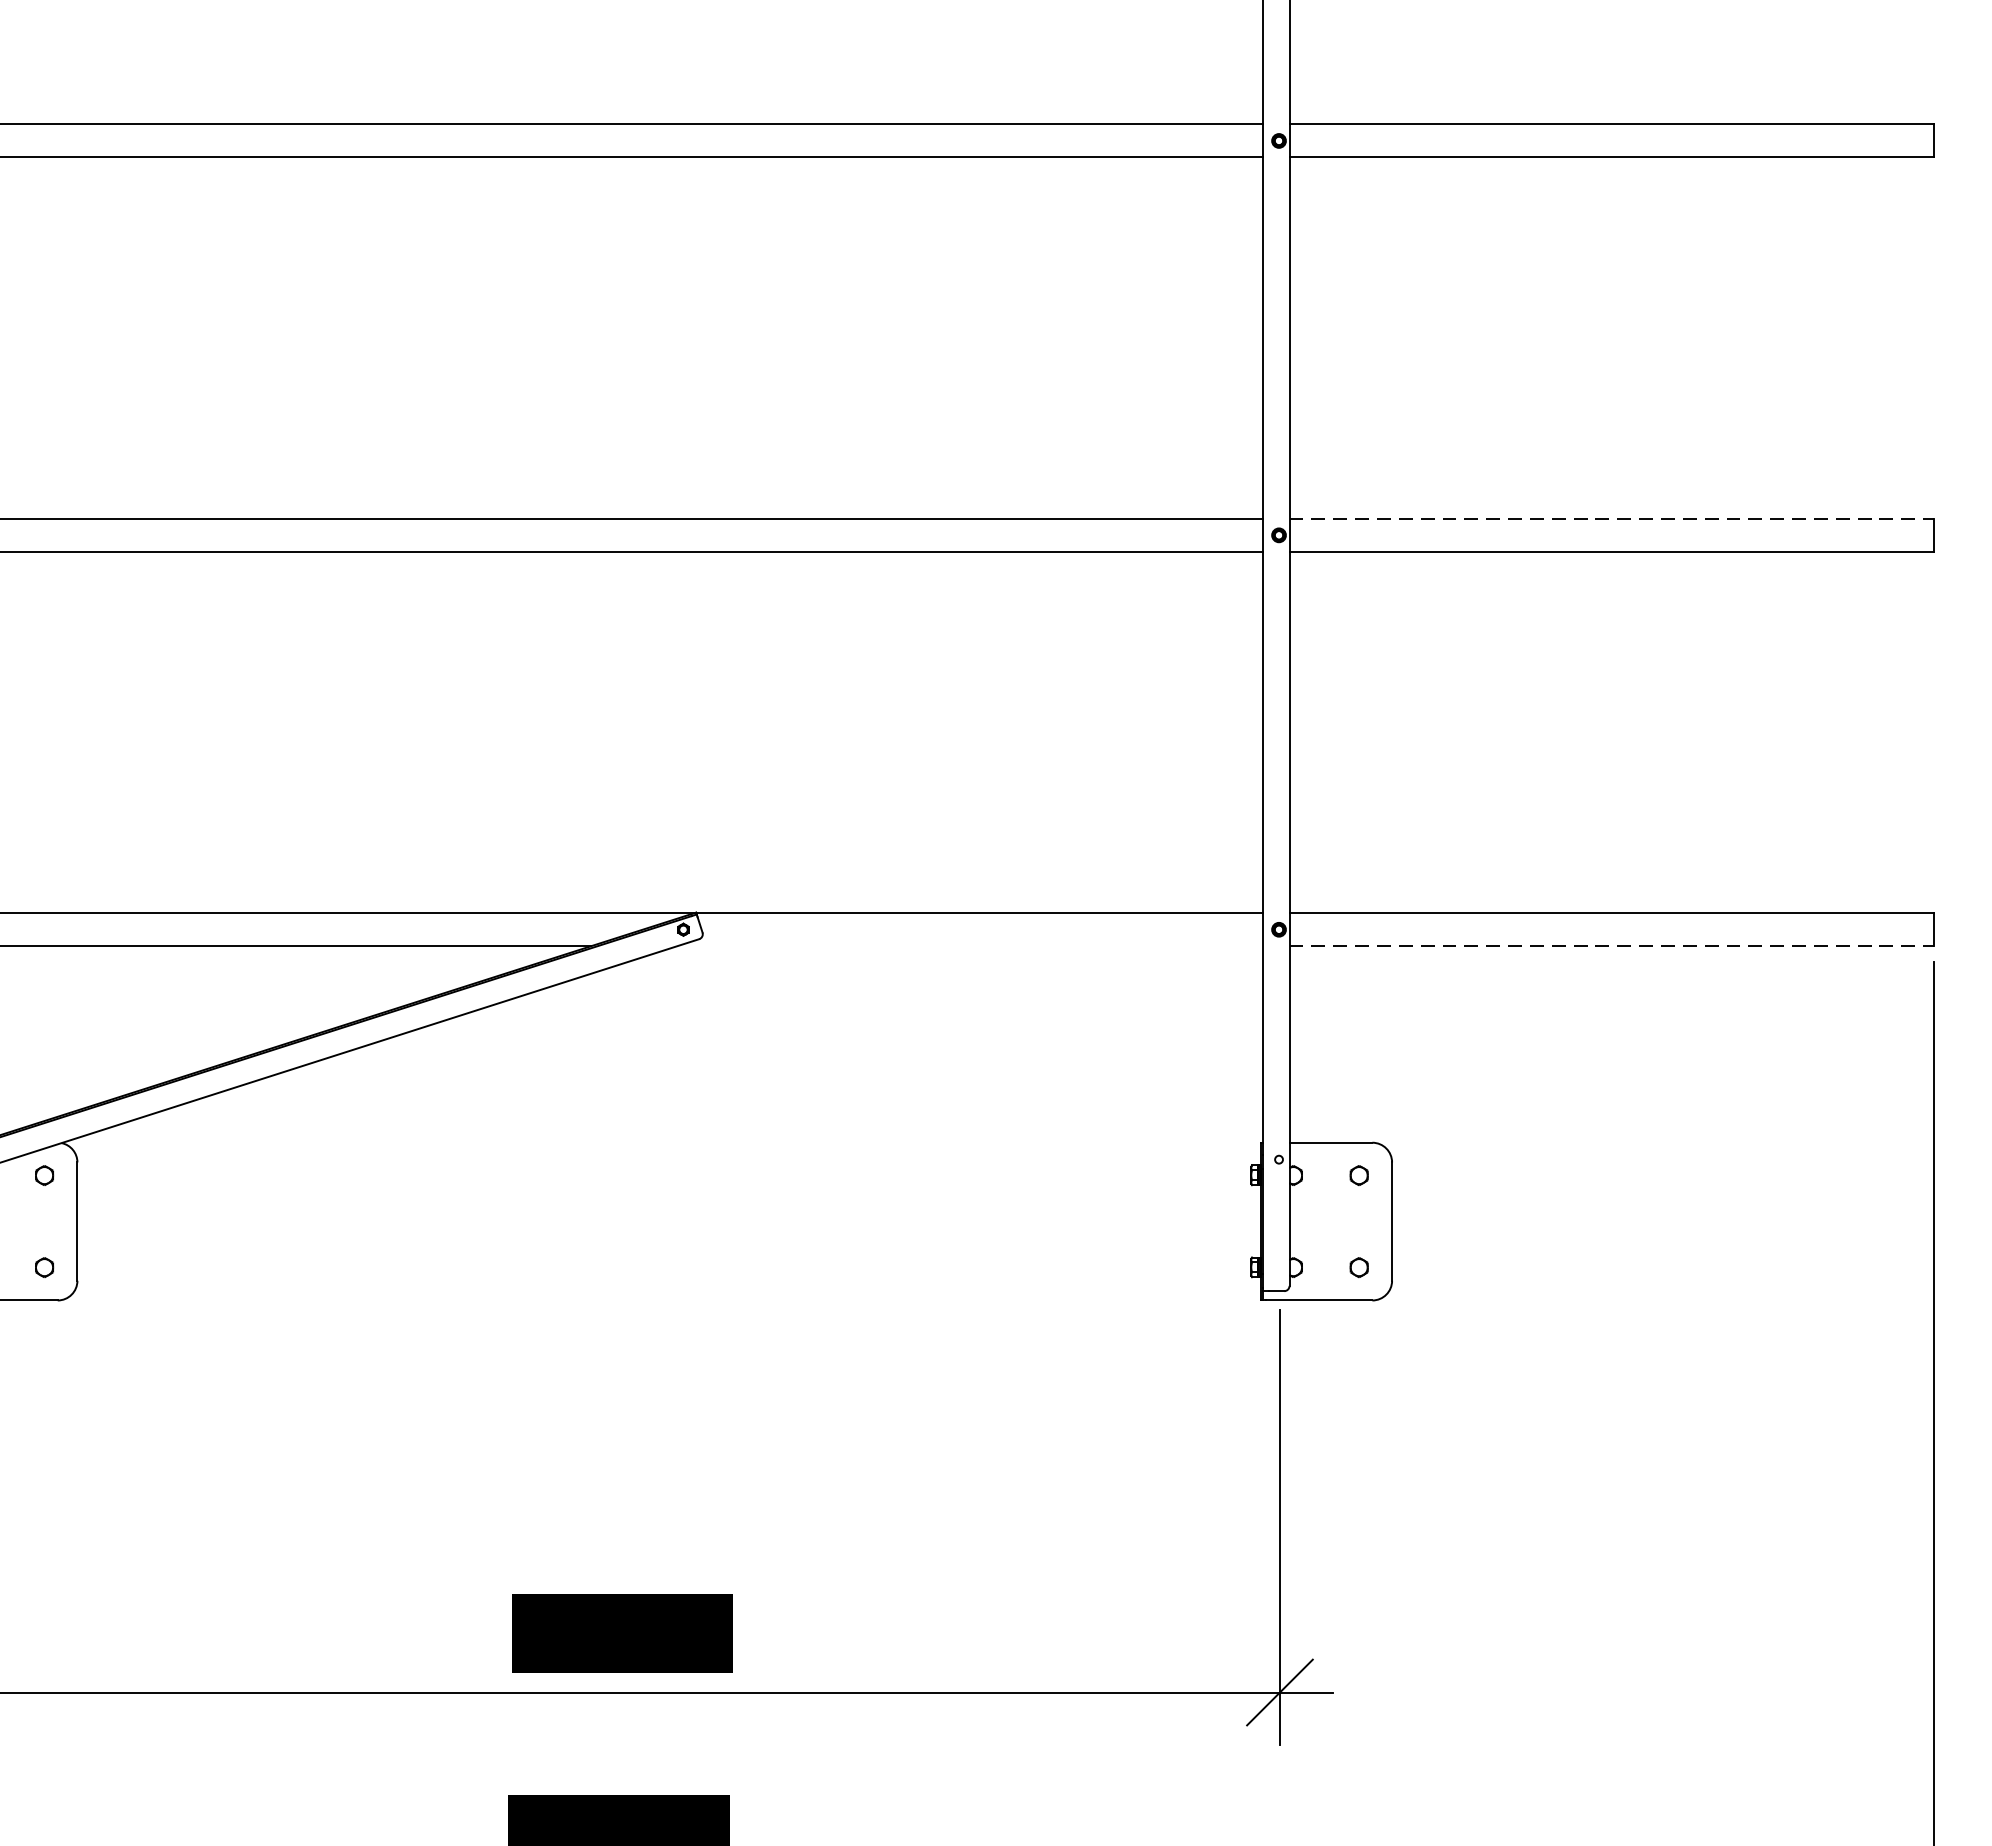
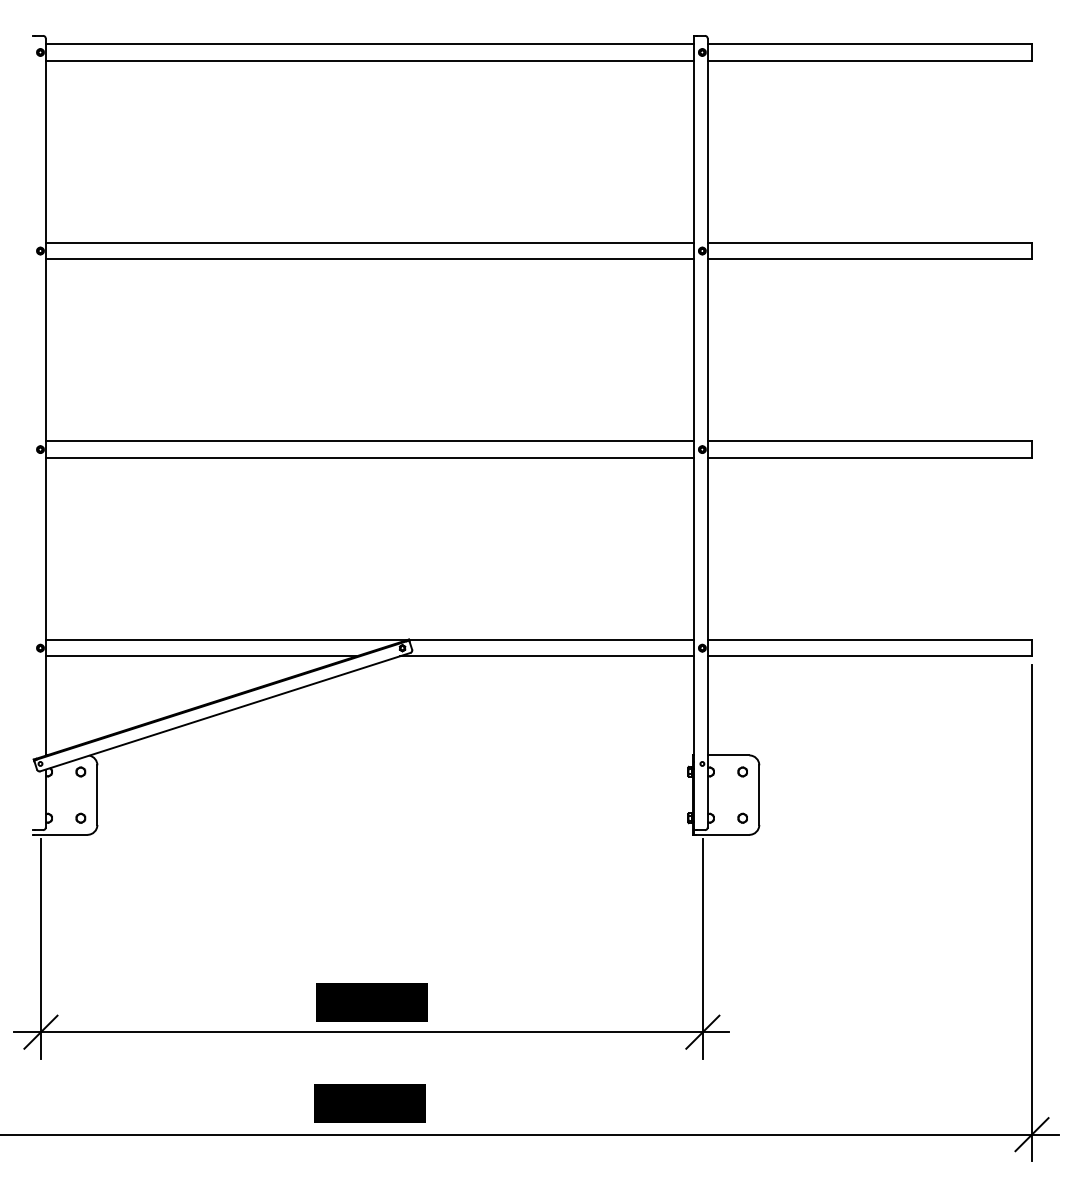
line: (1612, 519) -> (870, 441), dashed -> solid
line: (969, 946) -> (546, 656), added
line: (1612, 946) -> (870, 656), dashed -> solid

